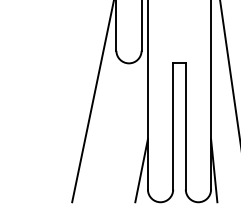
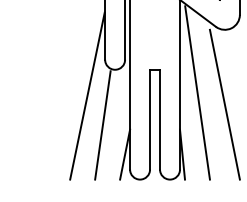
line: (113, 133) -> (102, 125), added

